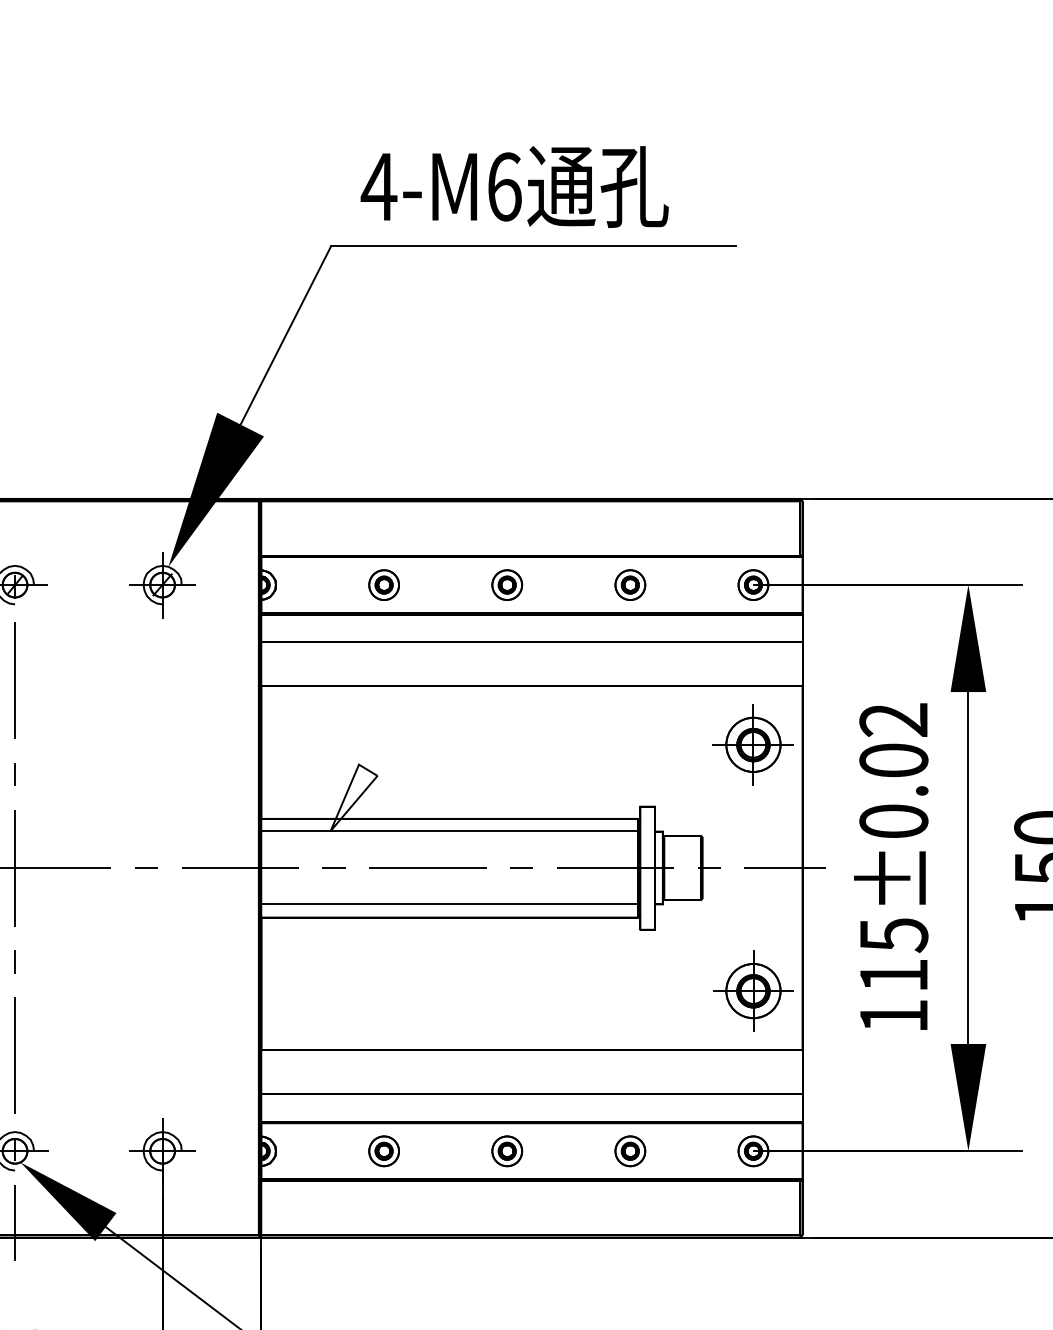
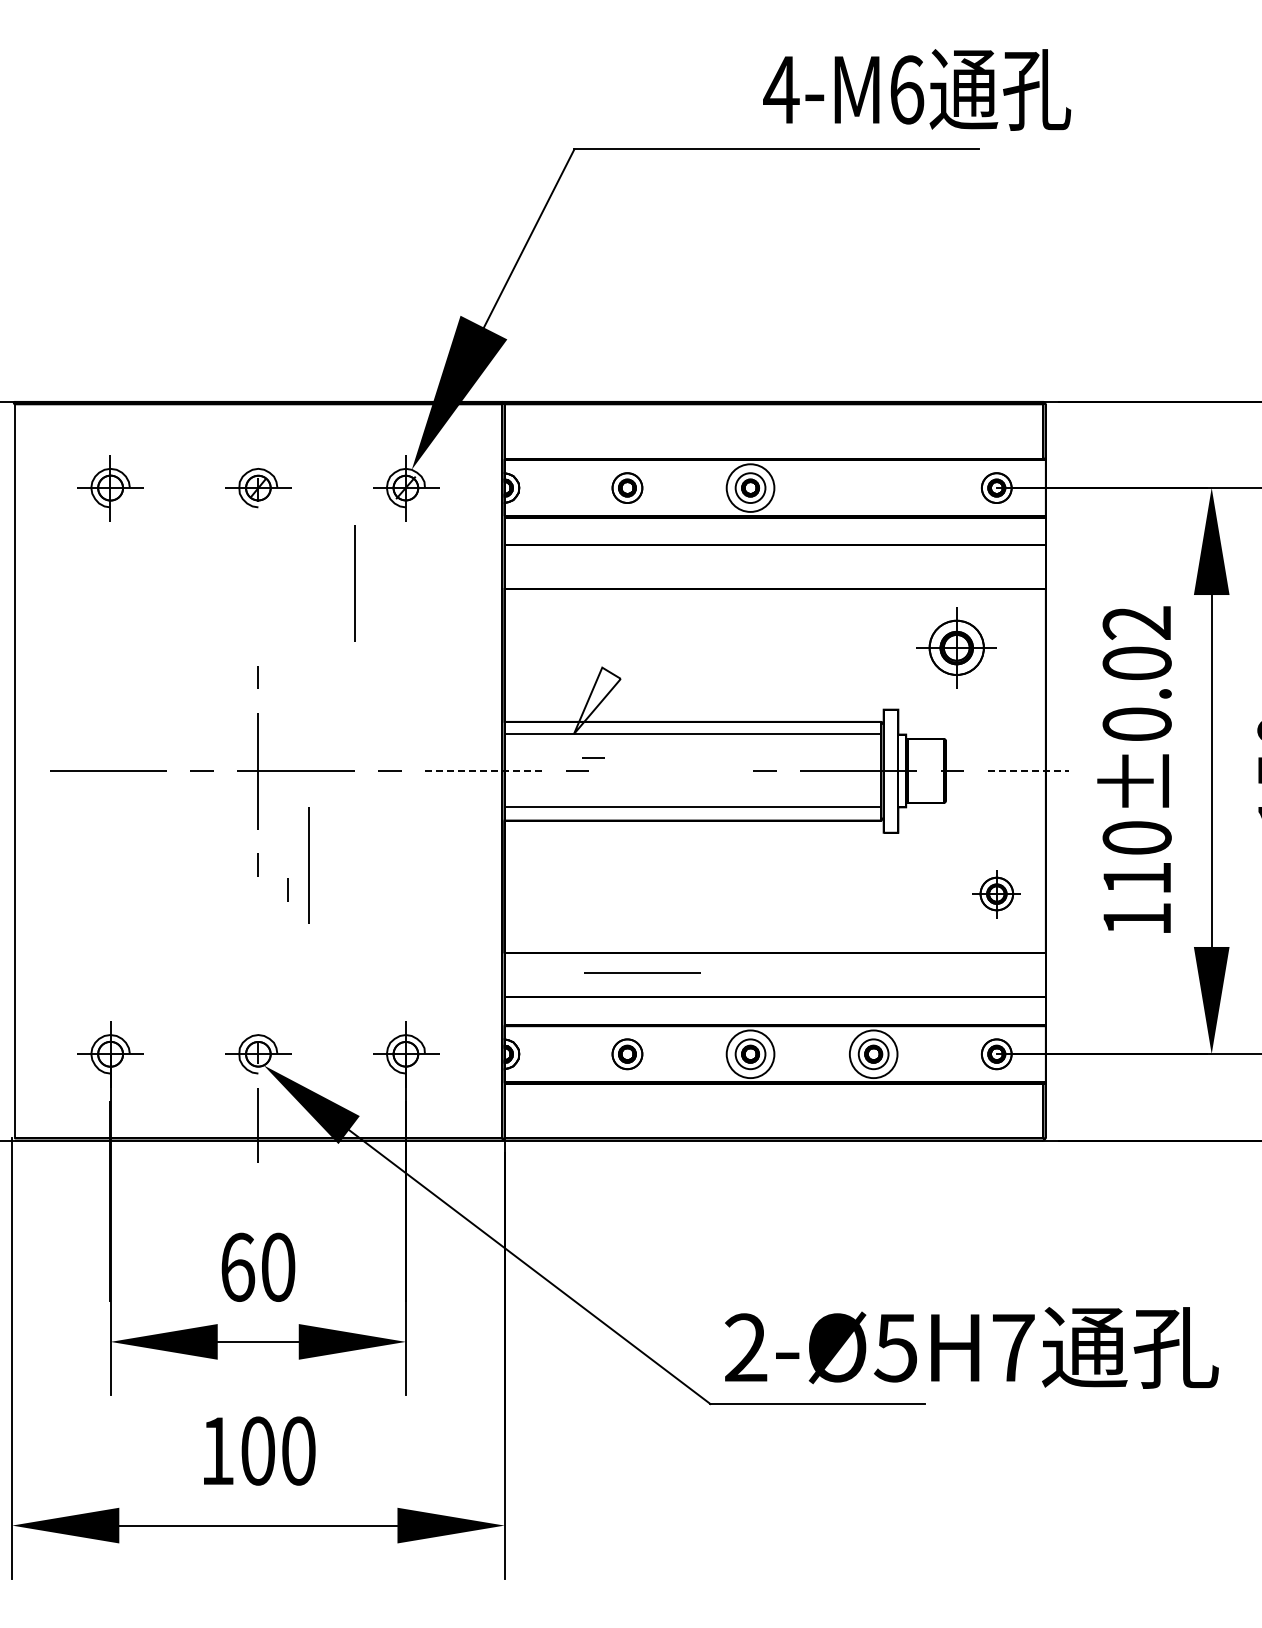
text: (515, 186) -> (917, 89), moved
part: (630, 584) -> (873, 487), removed
circle: (507, 585) -> (750, 488), size x1.6
line: (14, 680) -> (354, 583), moved
part: (753, 744) -> (956, 647), moved
line: (350, 854) -> (593, 757), added
line: (240, 867) -> (483, 770), solid -> dashed
line: (428, 867) -> (642, 972), moved
line: (785, 867) -> (1028, 770), solid -> dashed
text: (893, 935) -> (1136, 838), 115±0.02 -> 110±0.02
line: (44, 986) -> (287, 889), added
part: (753, 990) -> (996, 893), size x0.6
line: (14, 1055) -> (308, 865), moved
circle: (507, 1151) -> (750, 1054), size x1.6
circle: (630, 1151) -> (873, 1054), size x1.6

